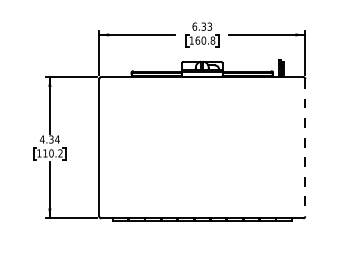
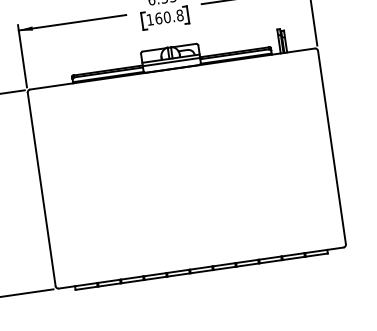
line: (305, 147) -> (332, 147), dashed -> solid

